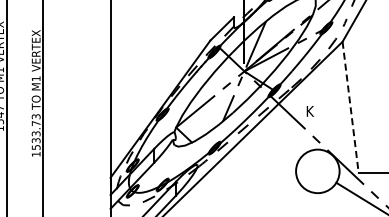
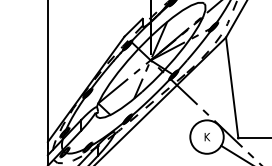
line: (350, 107) -> (232, 88), dashed -> solid
text: (310, 111) -> (207, 137), moved

